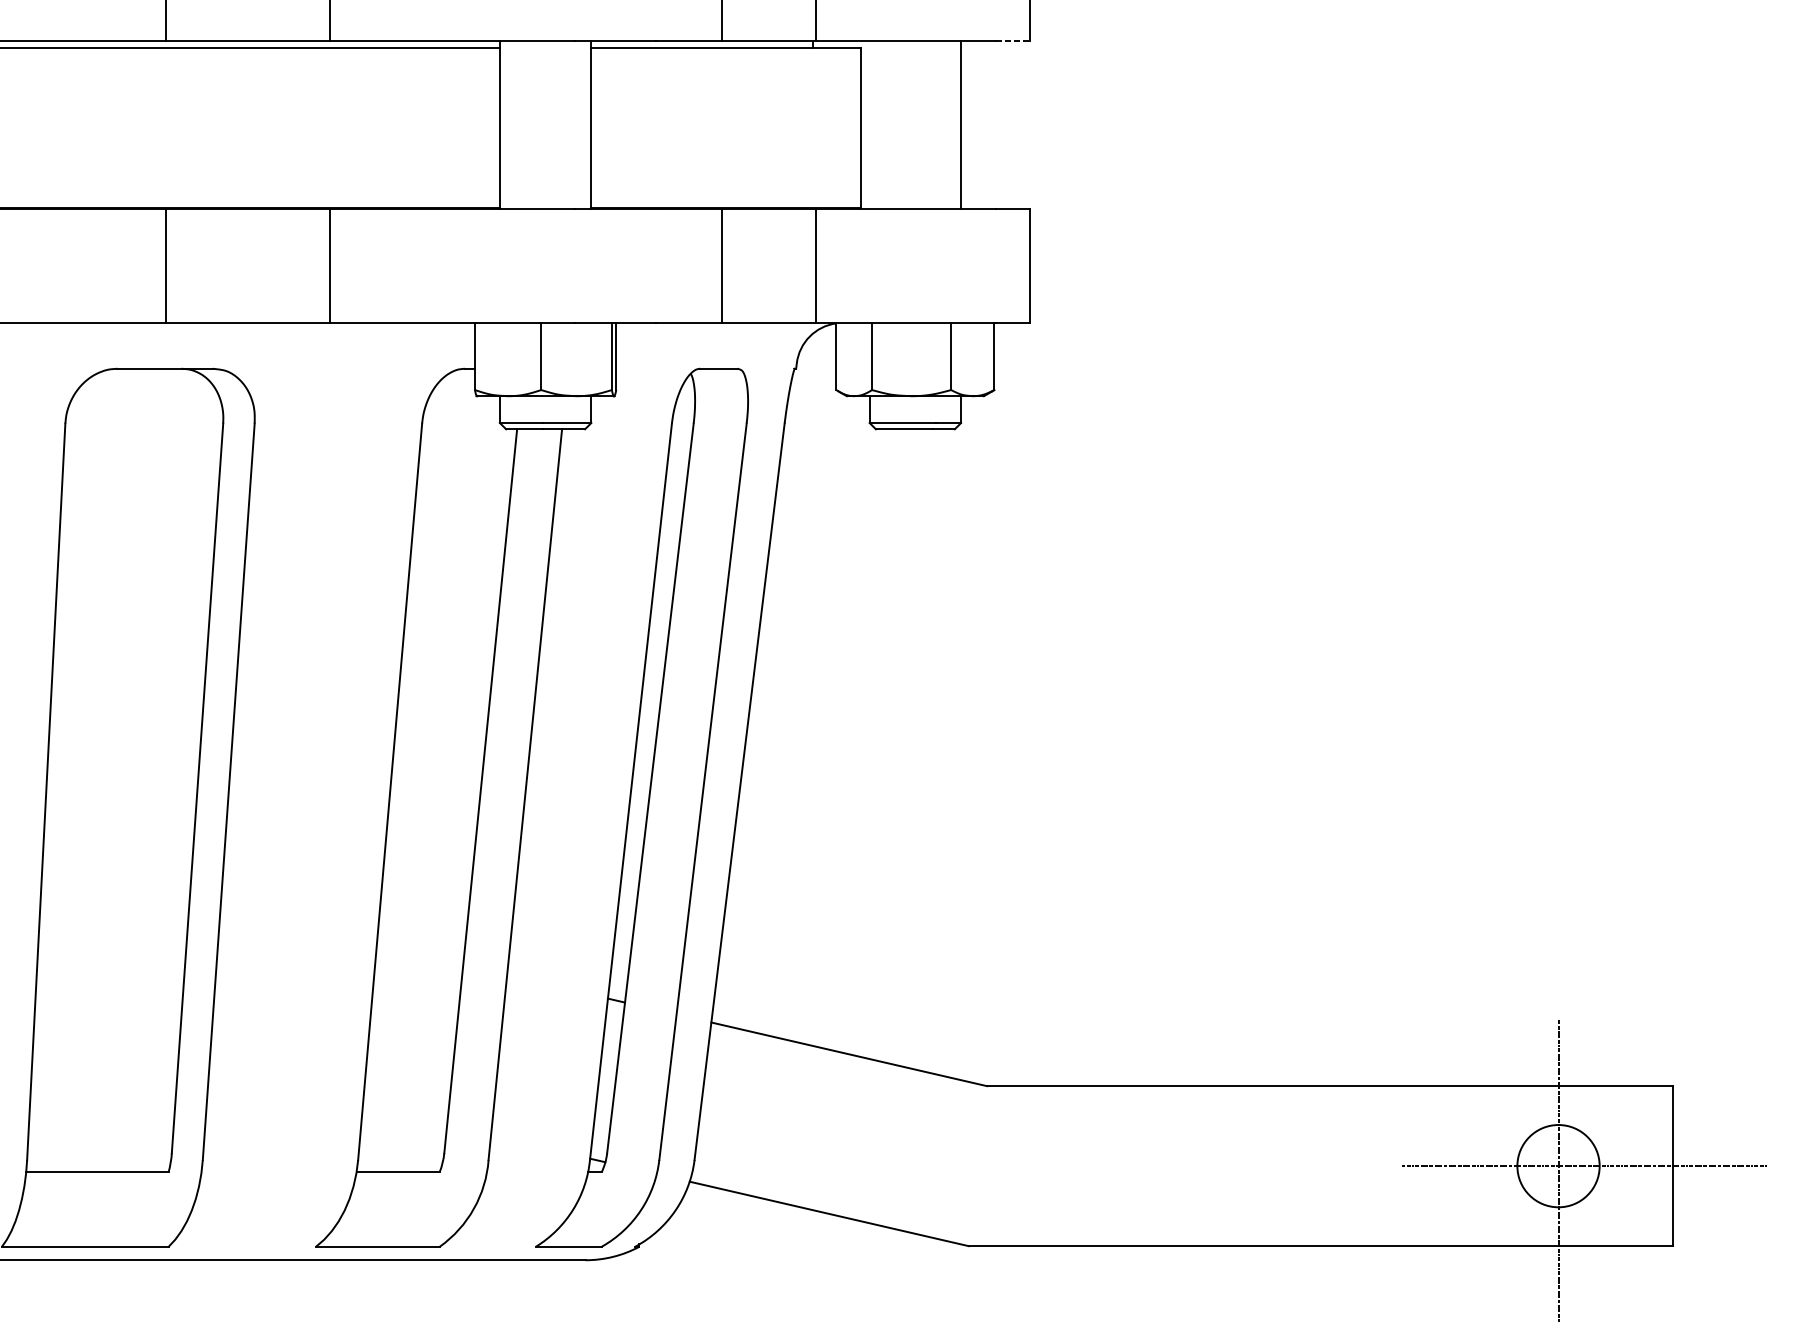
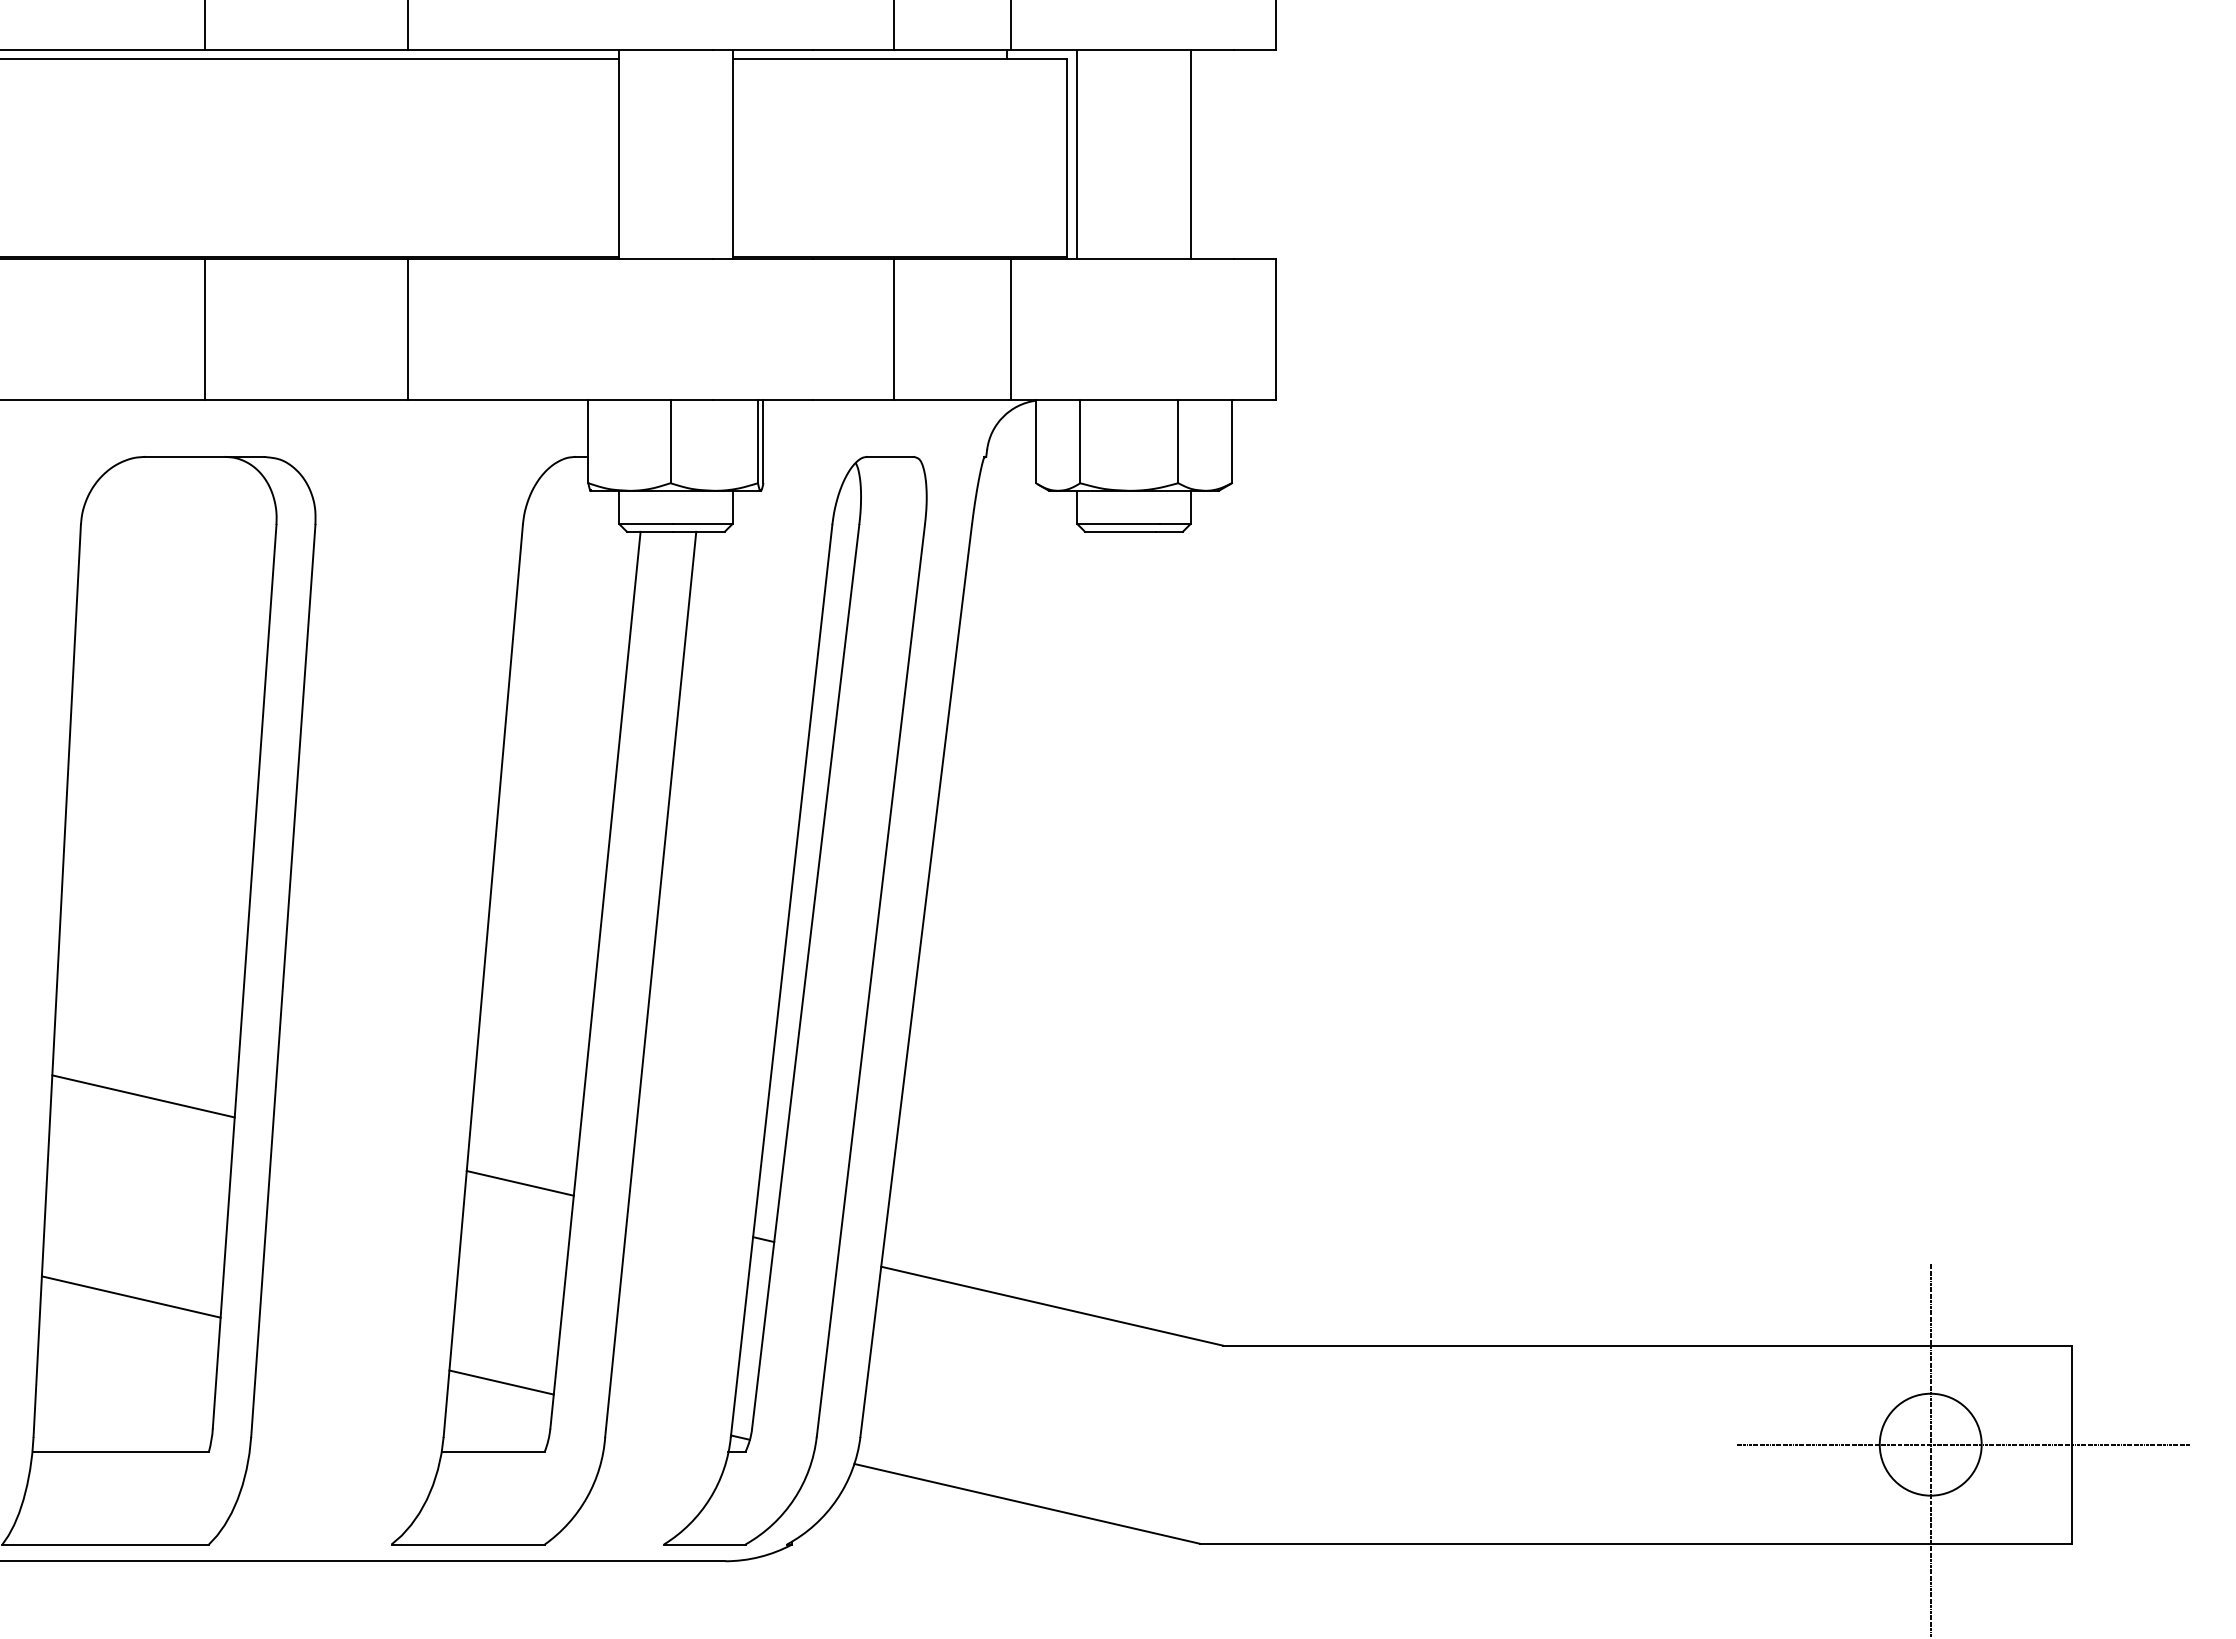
line: (1012, 40) -> (1254, 50), dashed -> solid
line: (869, 124) -> (1077, 154), added
line: (115, 885) -> (143, 1096), added
line: (419, 955) -> (519, 1183), added
line: (105, 1046) -> (130, 1296), added
line: (404, 1115) -> (501, 1382), added

